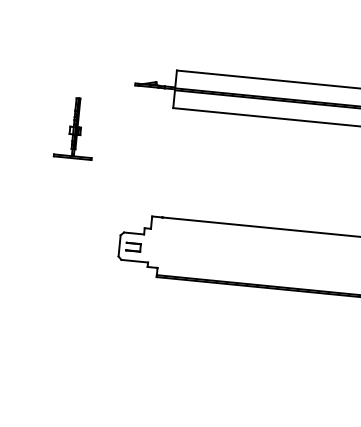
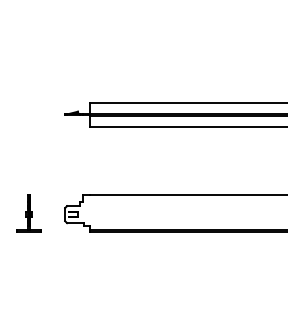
part: (74, 128) -> (28, 213), moved

